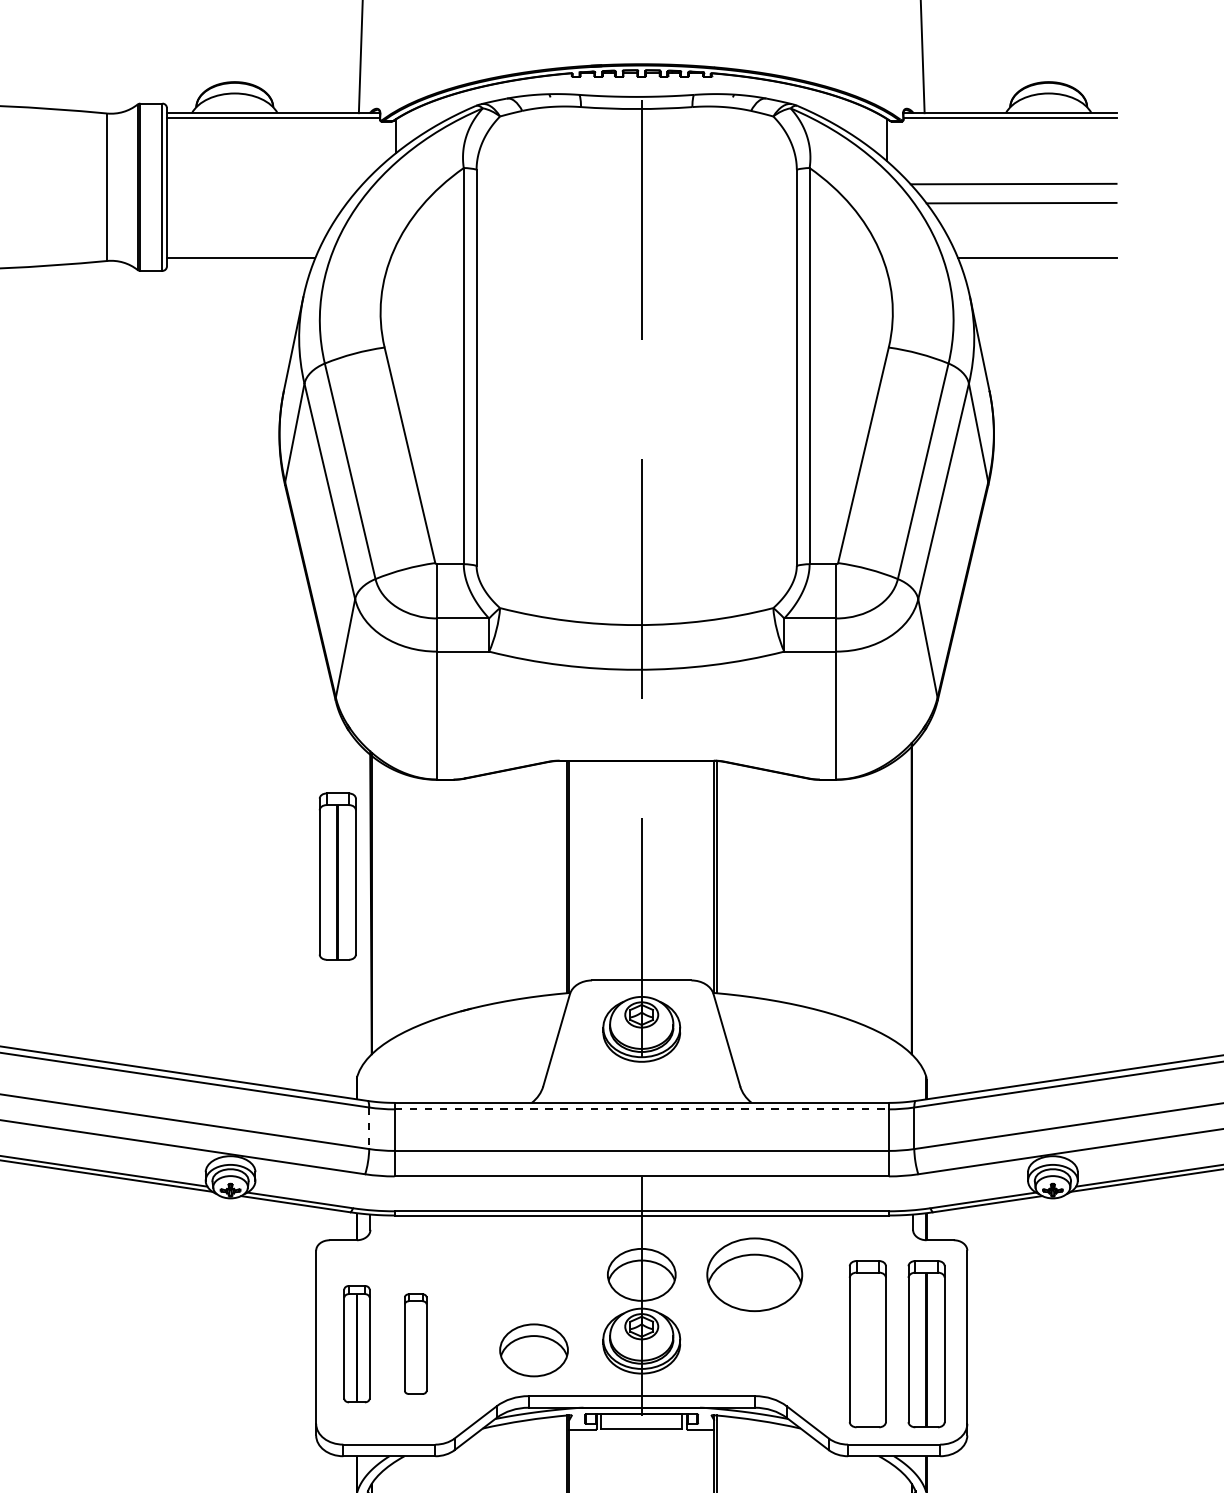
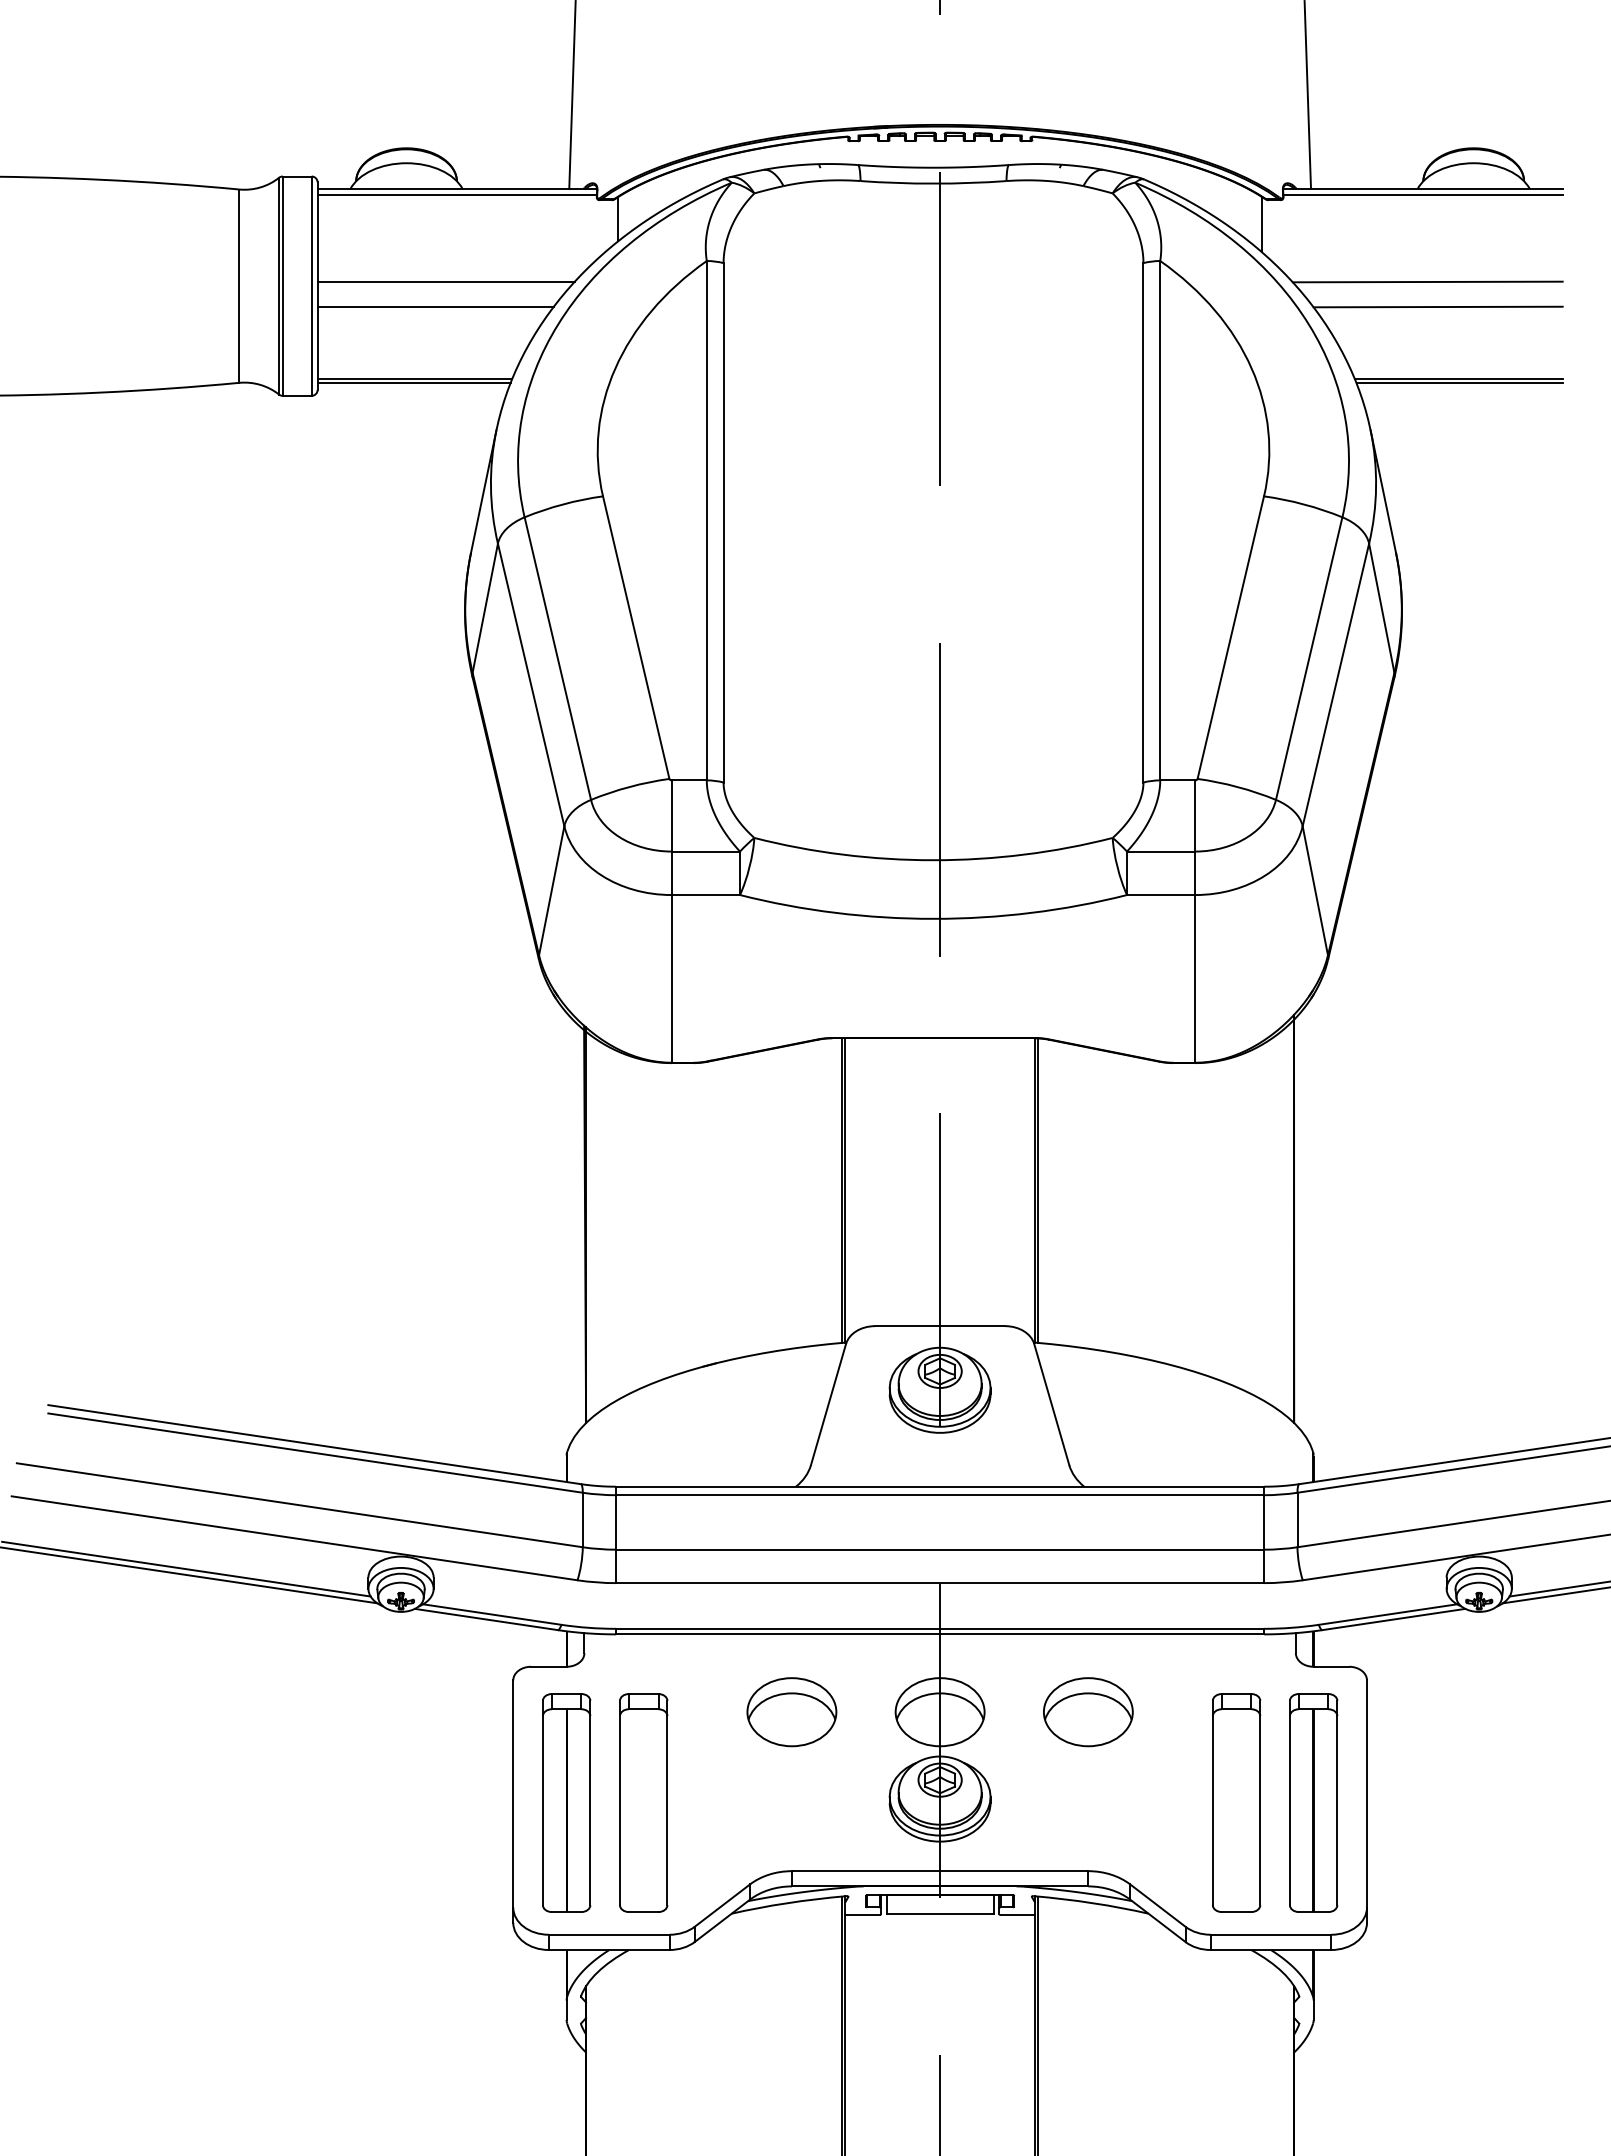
line: (264, 183) -> (445, 281), added
line: (256, 202) -> (435, 306), added
line: (240, 261) -> (413, 383), added
line: (1037, 261) -> (1459, 383), added
part: (337, 876) -> (541, 1189), removed
line: (642, 1109) -> (940, 1495), dashed -> solid
line: (368, 1128) -> (582, 1520), dashed -> solid
part: (754, 1275) -> (1088, 1712), size x0.71
part: (356, 1343) -> (566, 1802), size x1.43
part: (415, 1343) -> (643, 1802), size x1.67
part: (533, 1350) -> (791, 1712), moved

